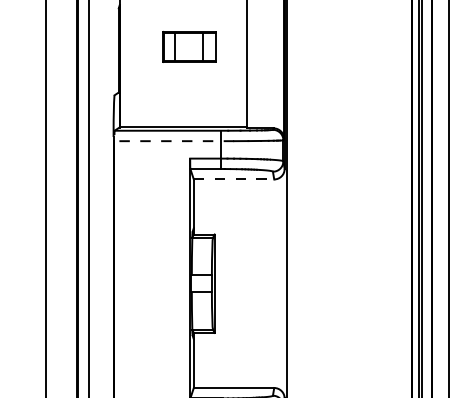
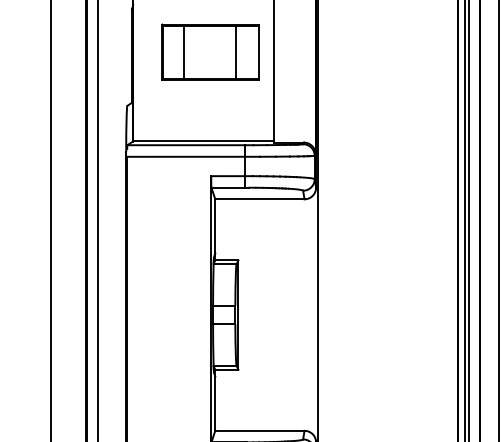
part: (189, 46) -> (210, 51), size x1.67
line: (174, 141) -> (193, 157), dashed -> solid
line: (234, 179) -> (260, 199), dashed -> solid

